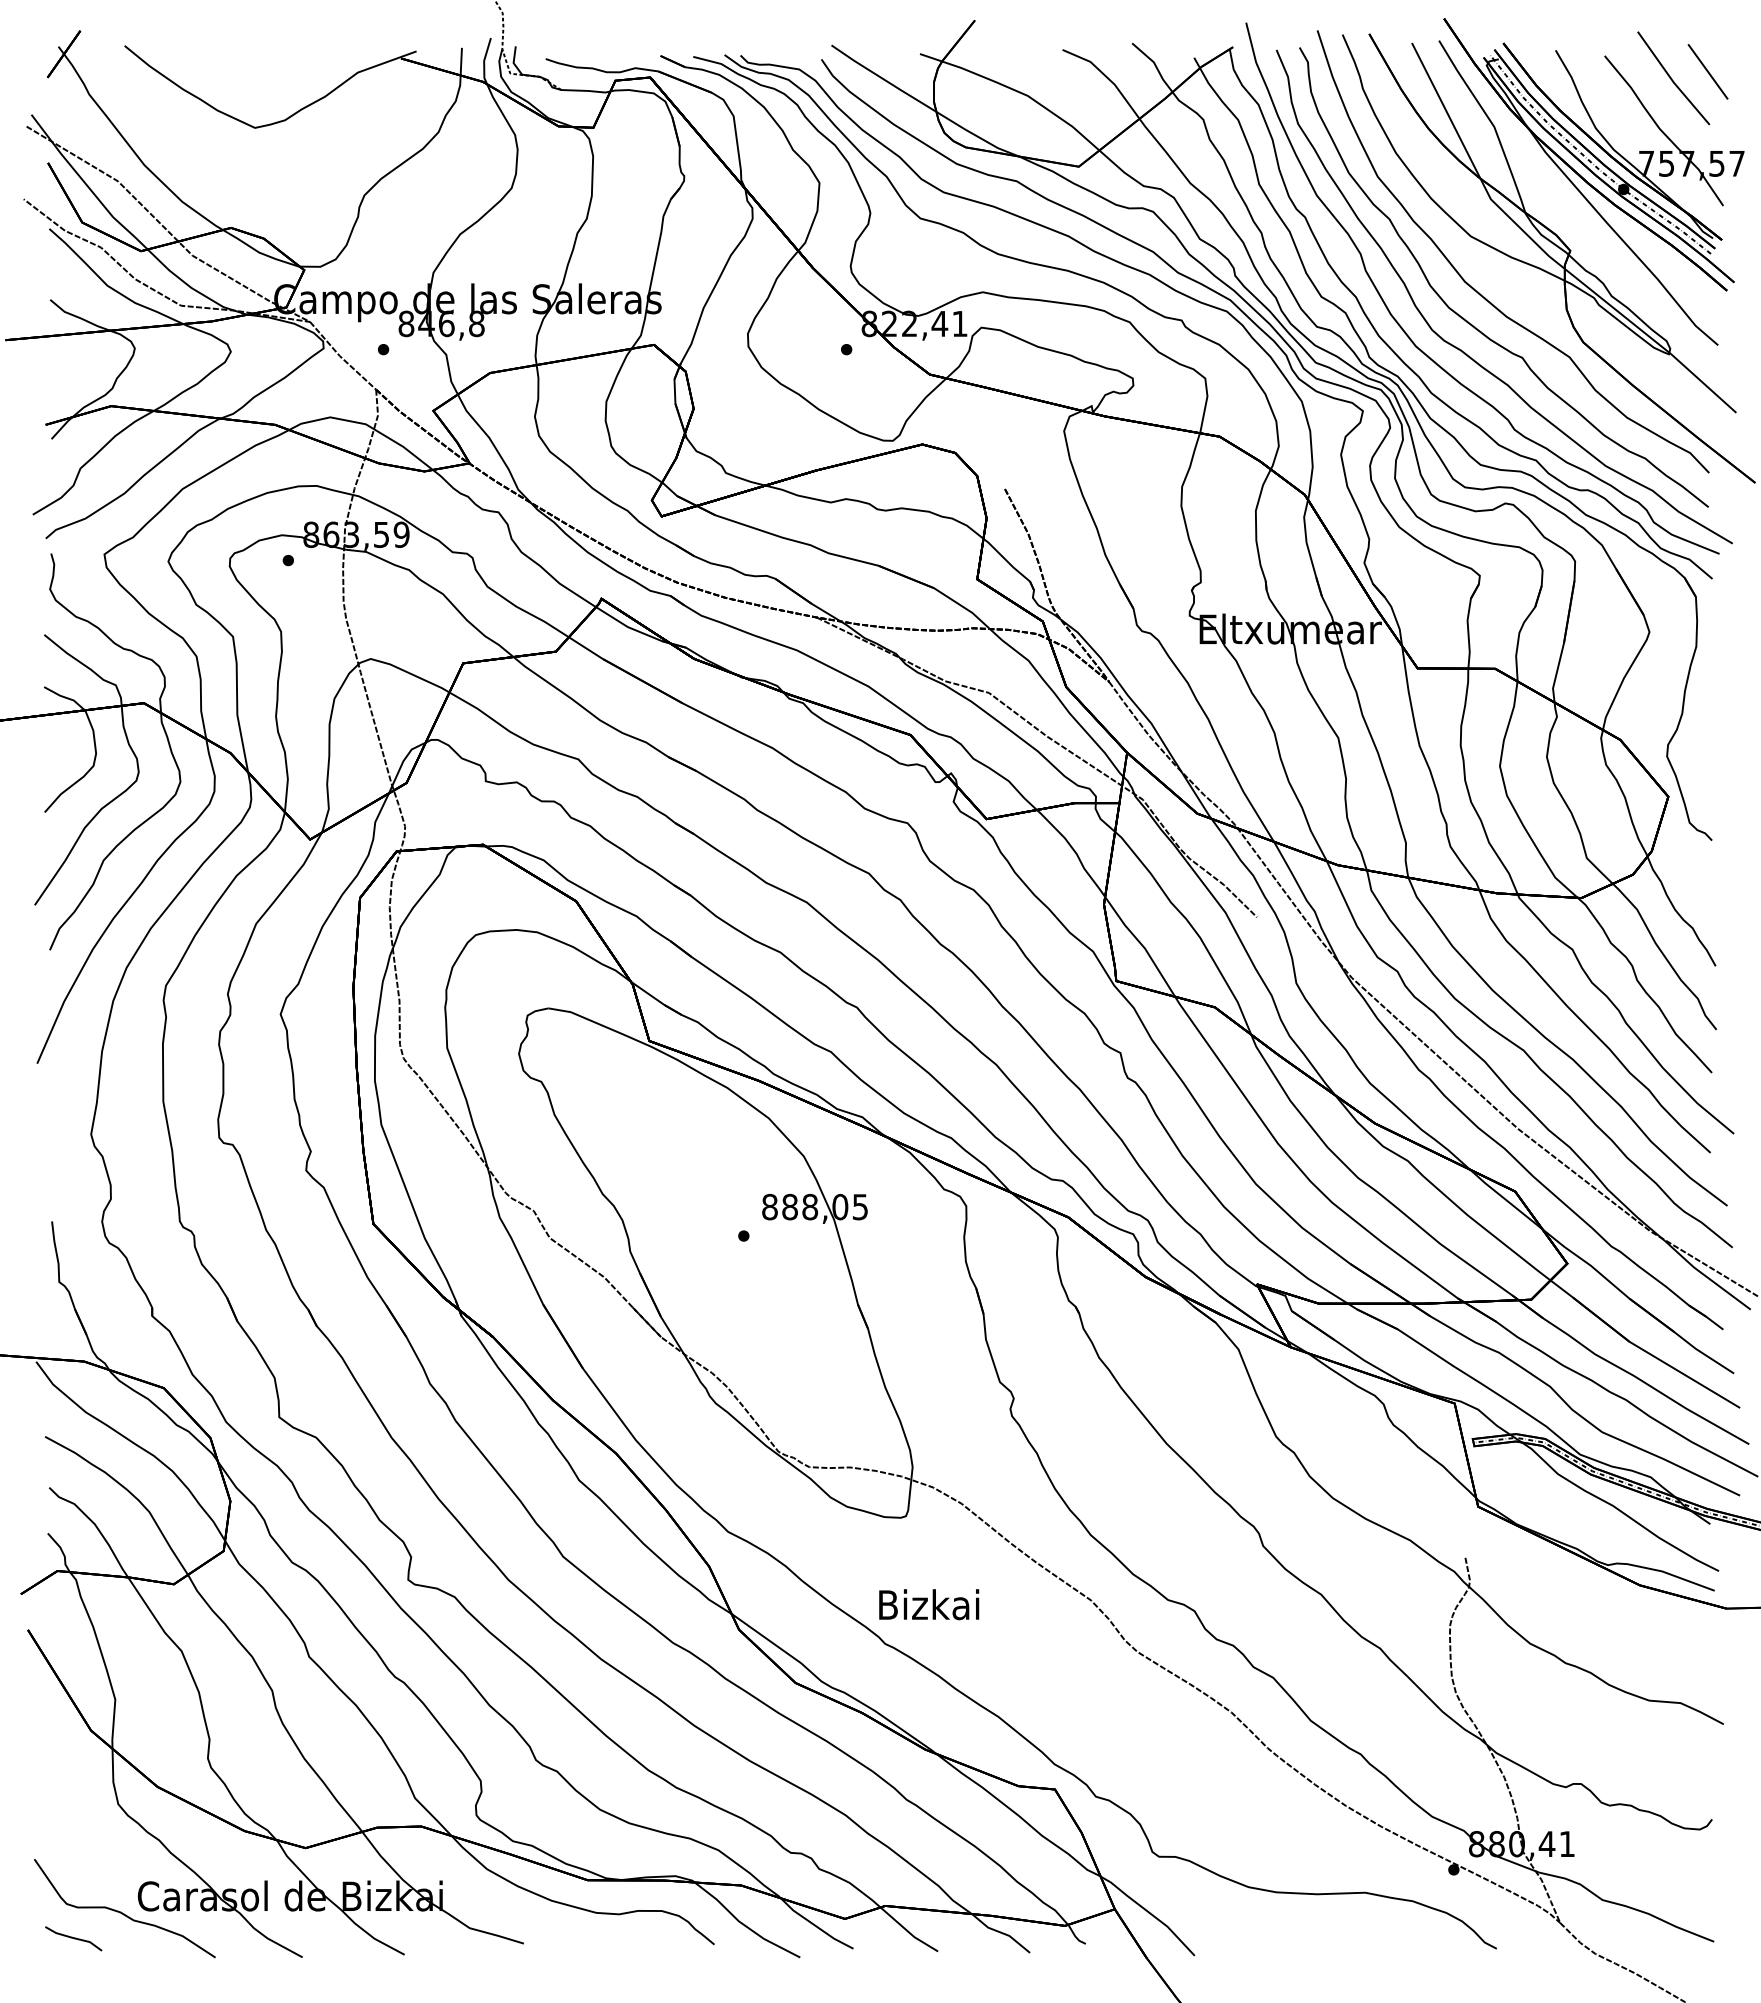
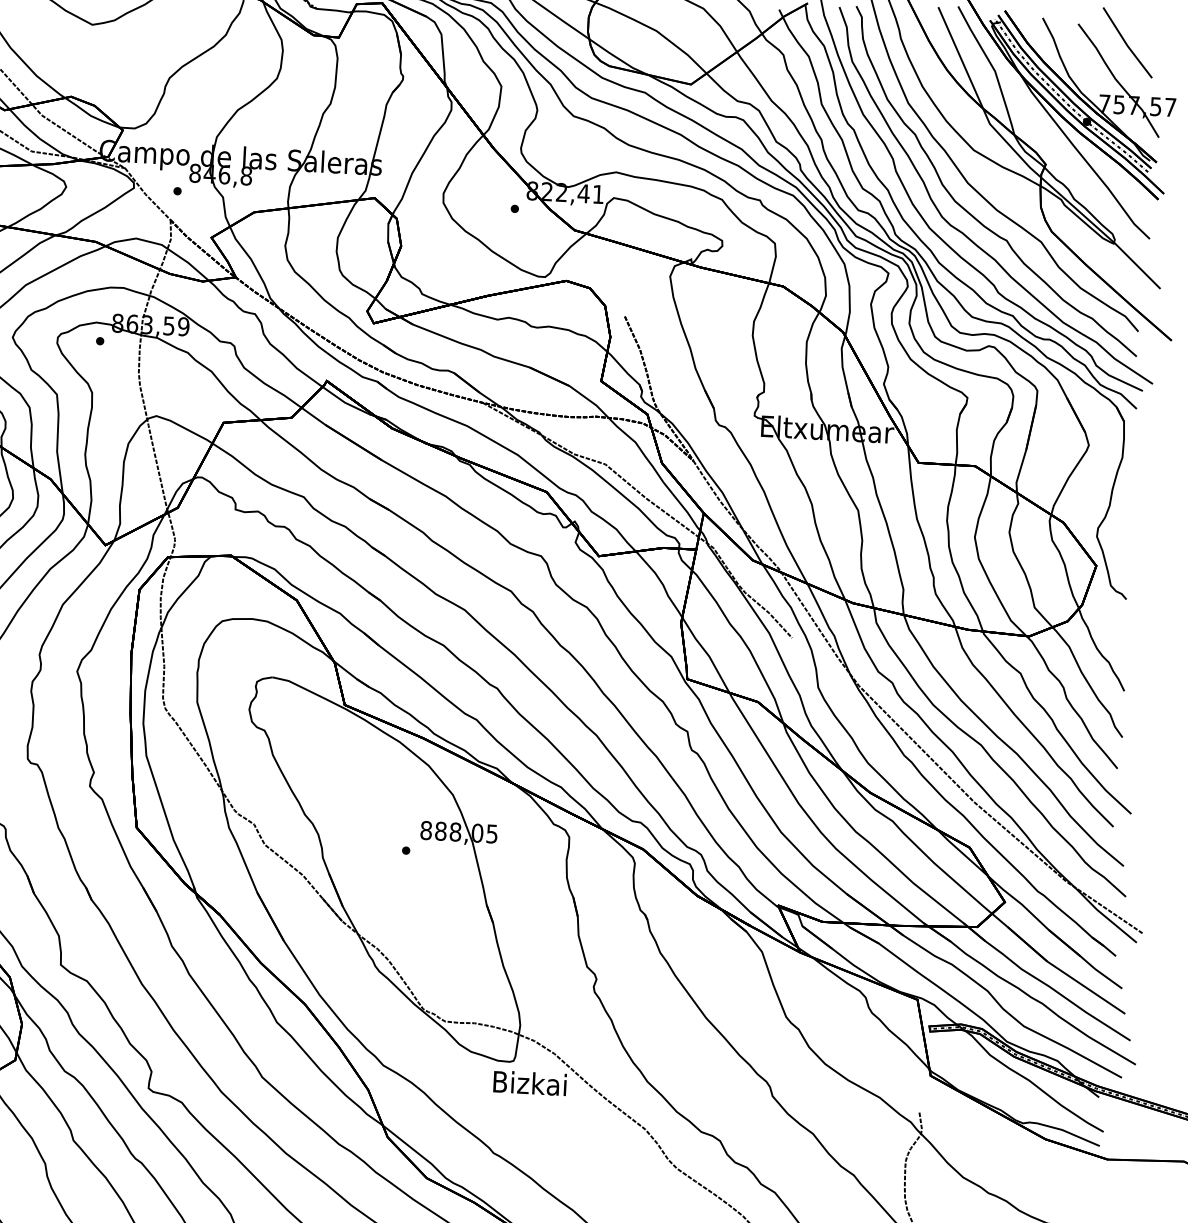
line: (1707, 71) -> (1152, 39), removed
text: (929, 1604) -> (530, 1083), moved

